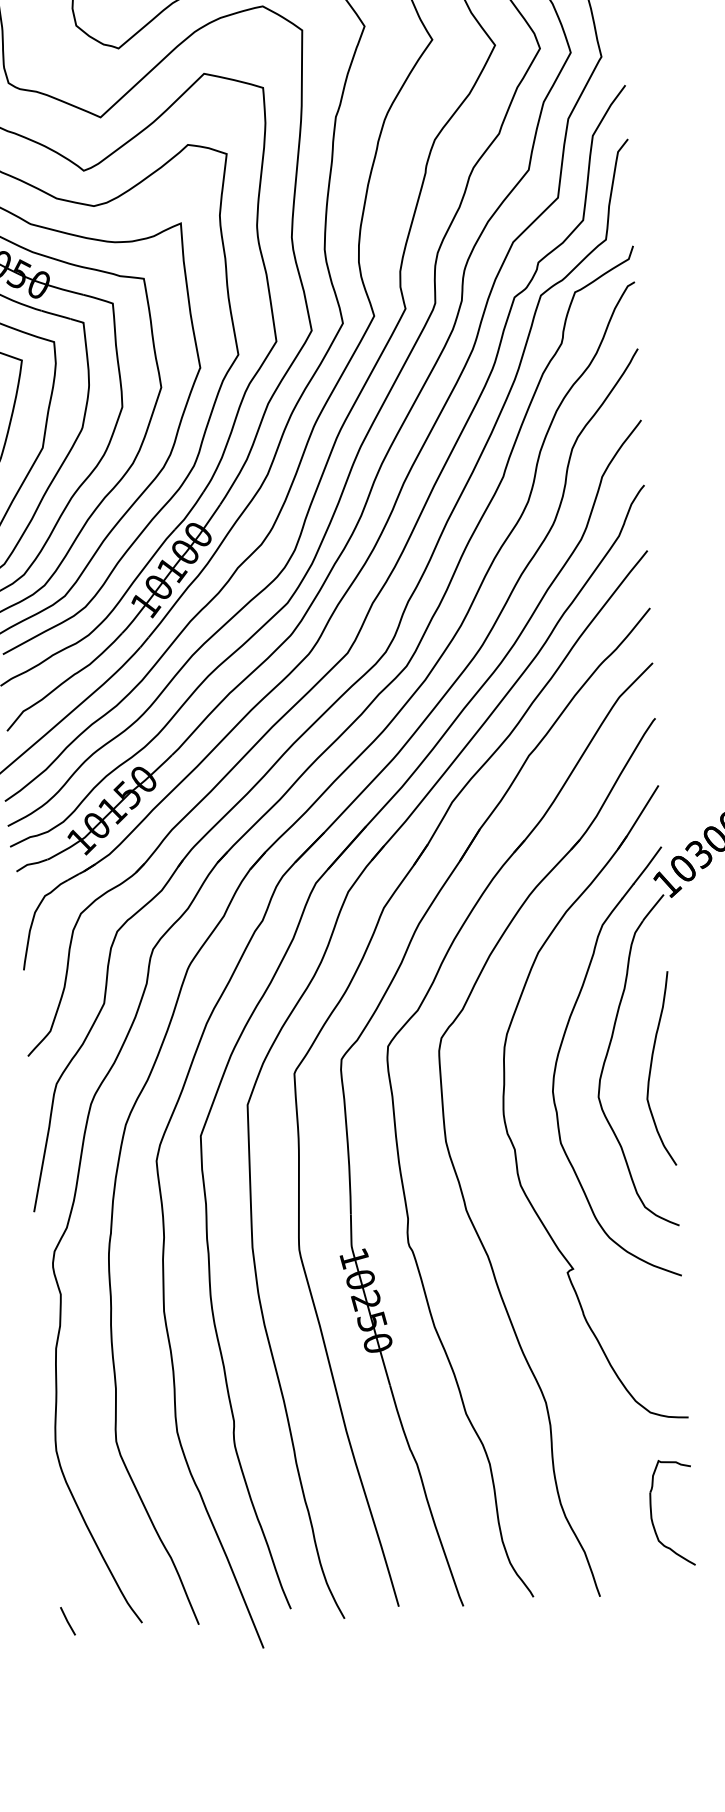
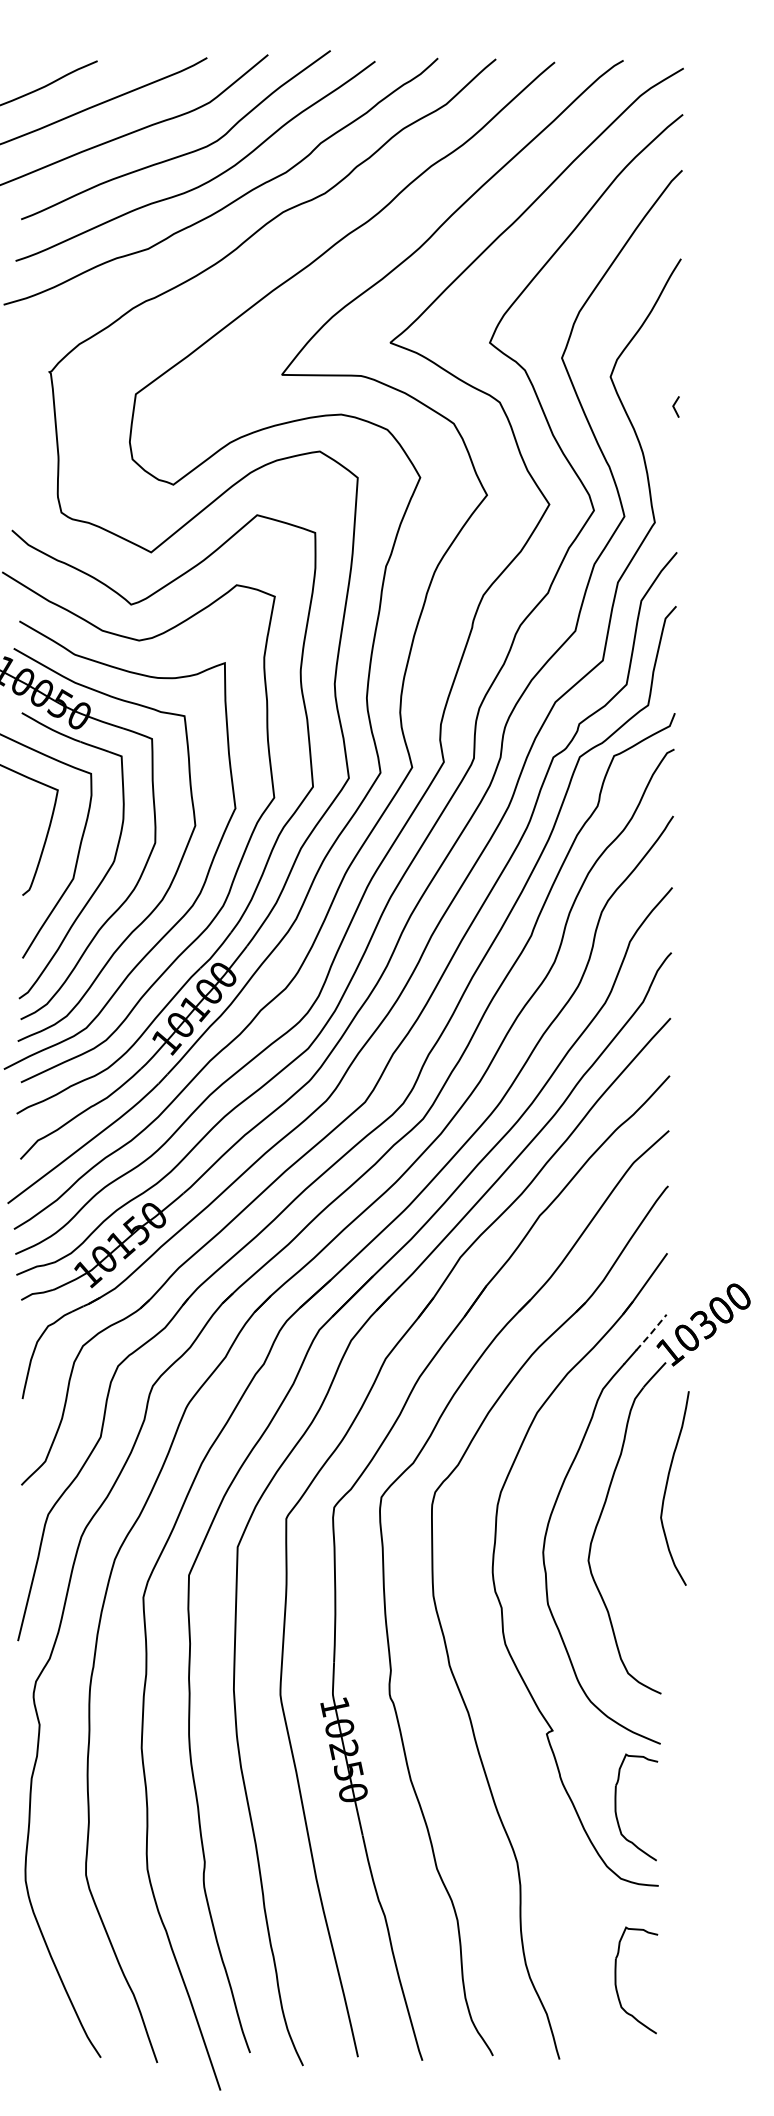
line: (647, 866) -> (651, 1333), solid -> dashed
curve: (651, 1067) -> (667, 1486), moved
part: (641, 1341) -> (616, 1807), added
line: (67, 1621) -> (26, 2051), removed

